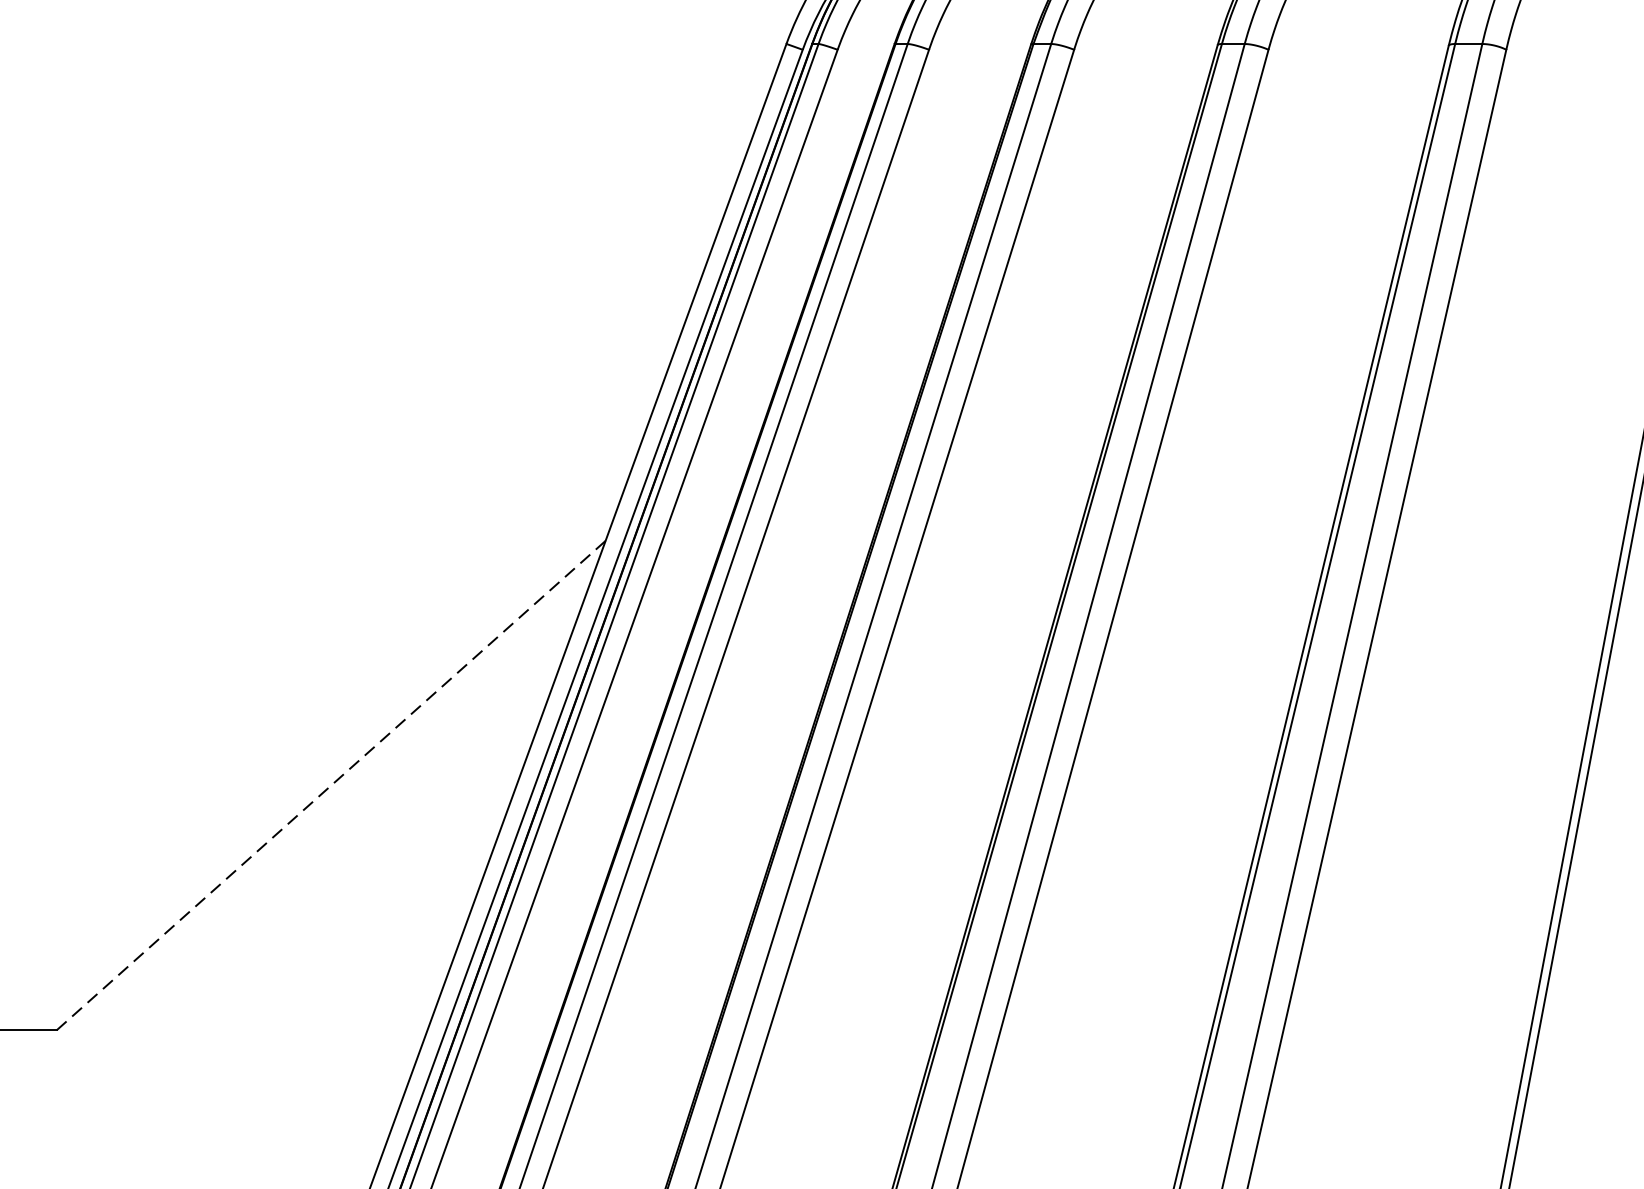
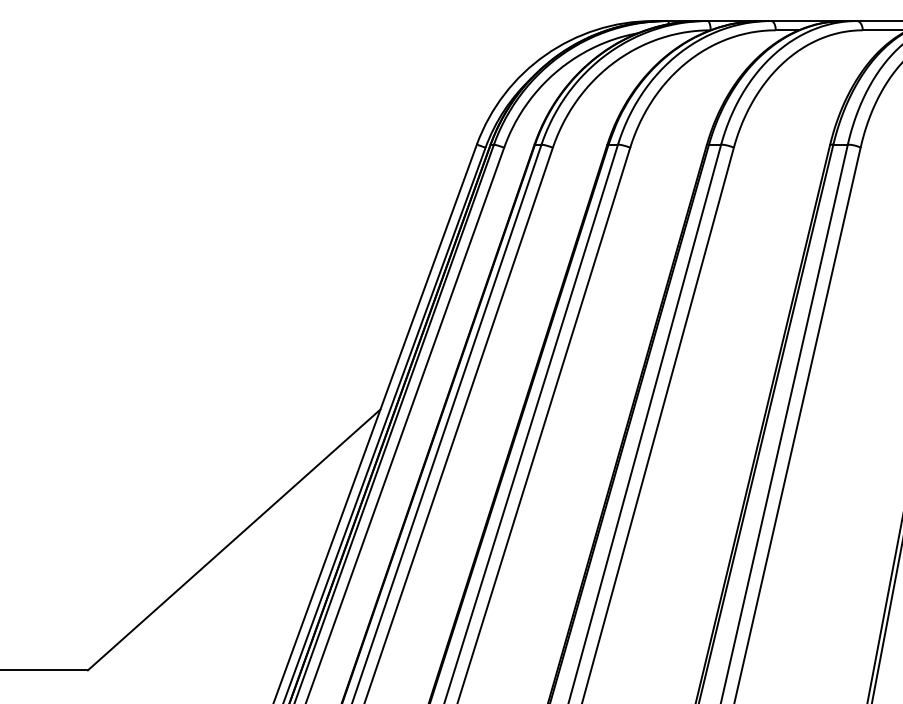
line: (331, 784) -> (234, 539), dashed -> solid

